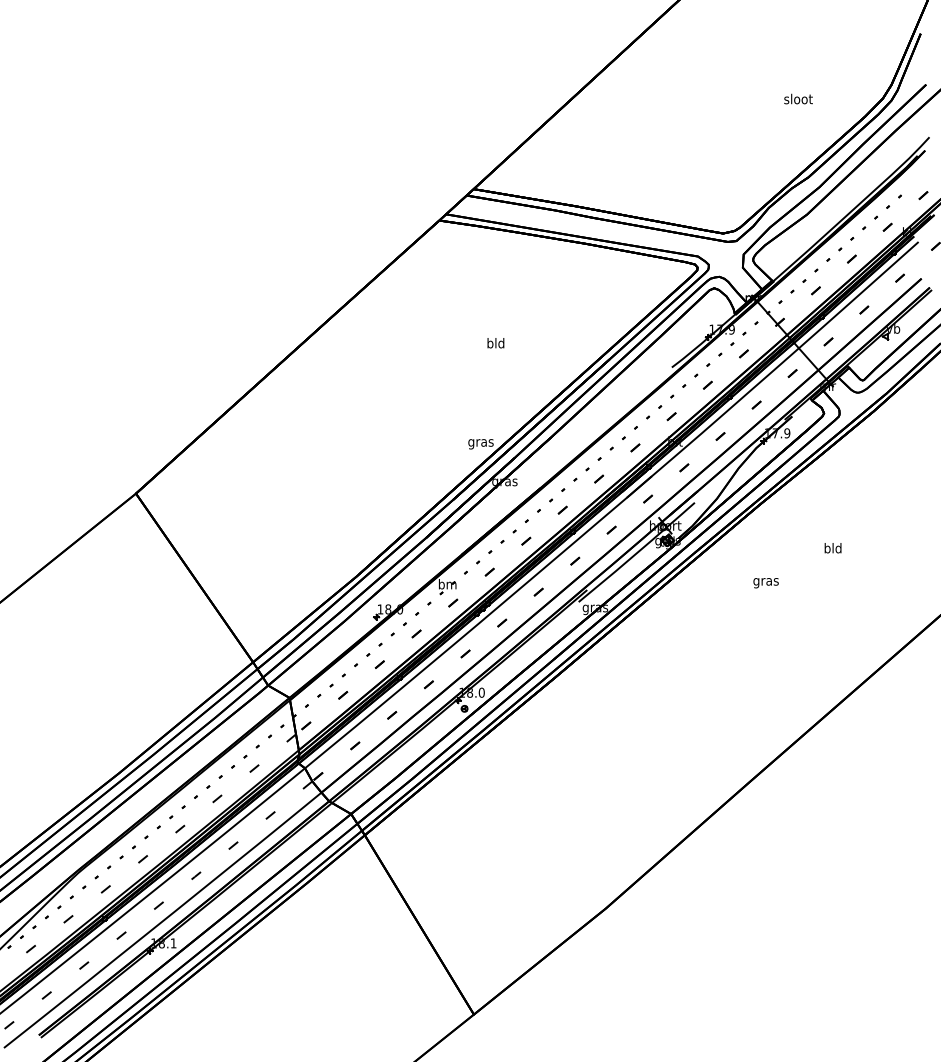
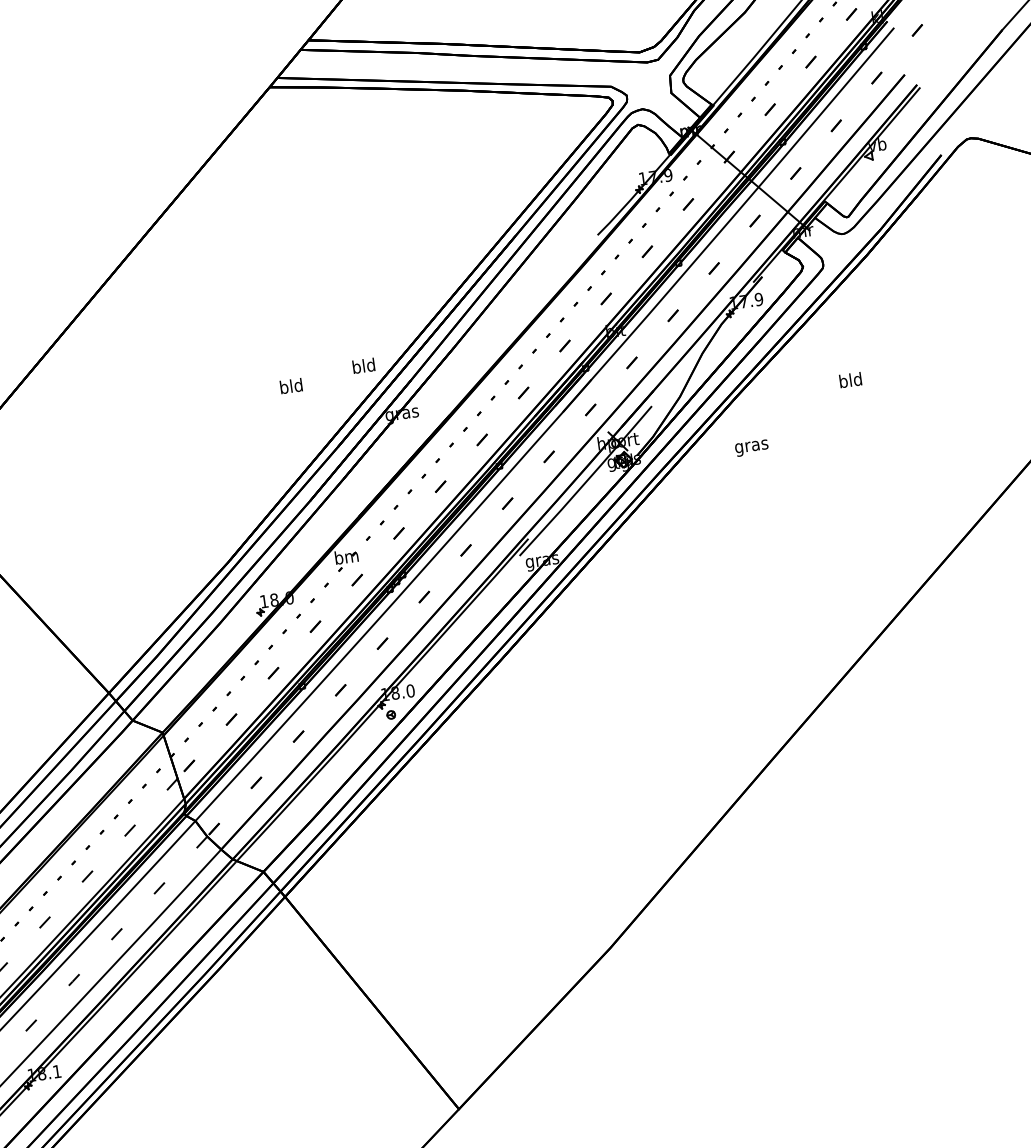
text: (495, 343) -> (290, 386), moved
text: (480, 442) -> (363, 367), gras -> bld
text: (832, 548) -> (849, 380), moved
text: (765, 583) -> (751, 448), moved

